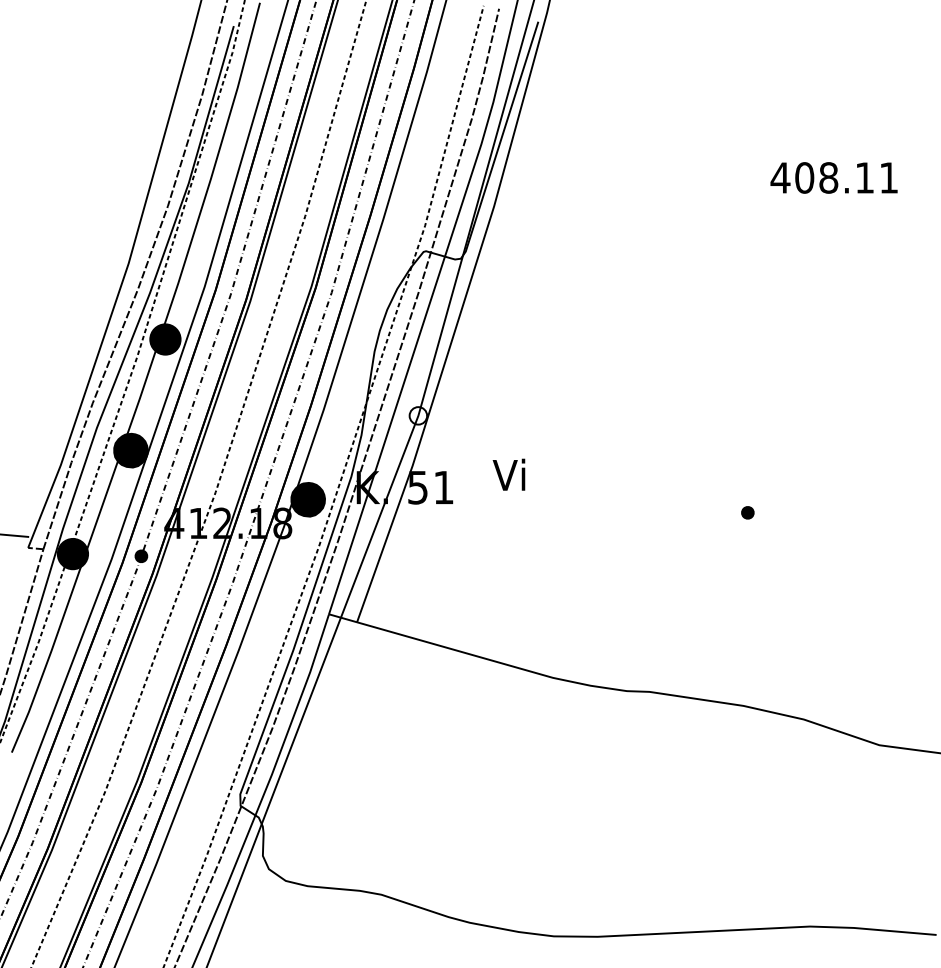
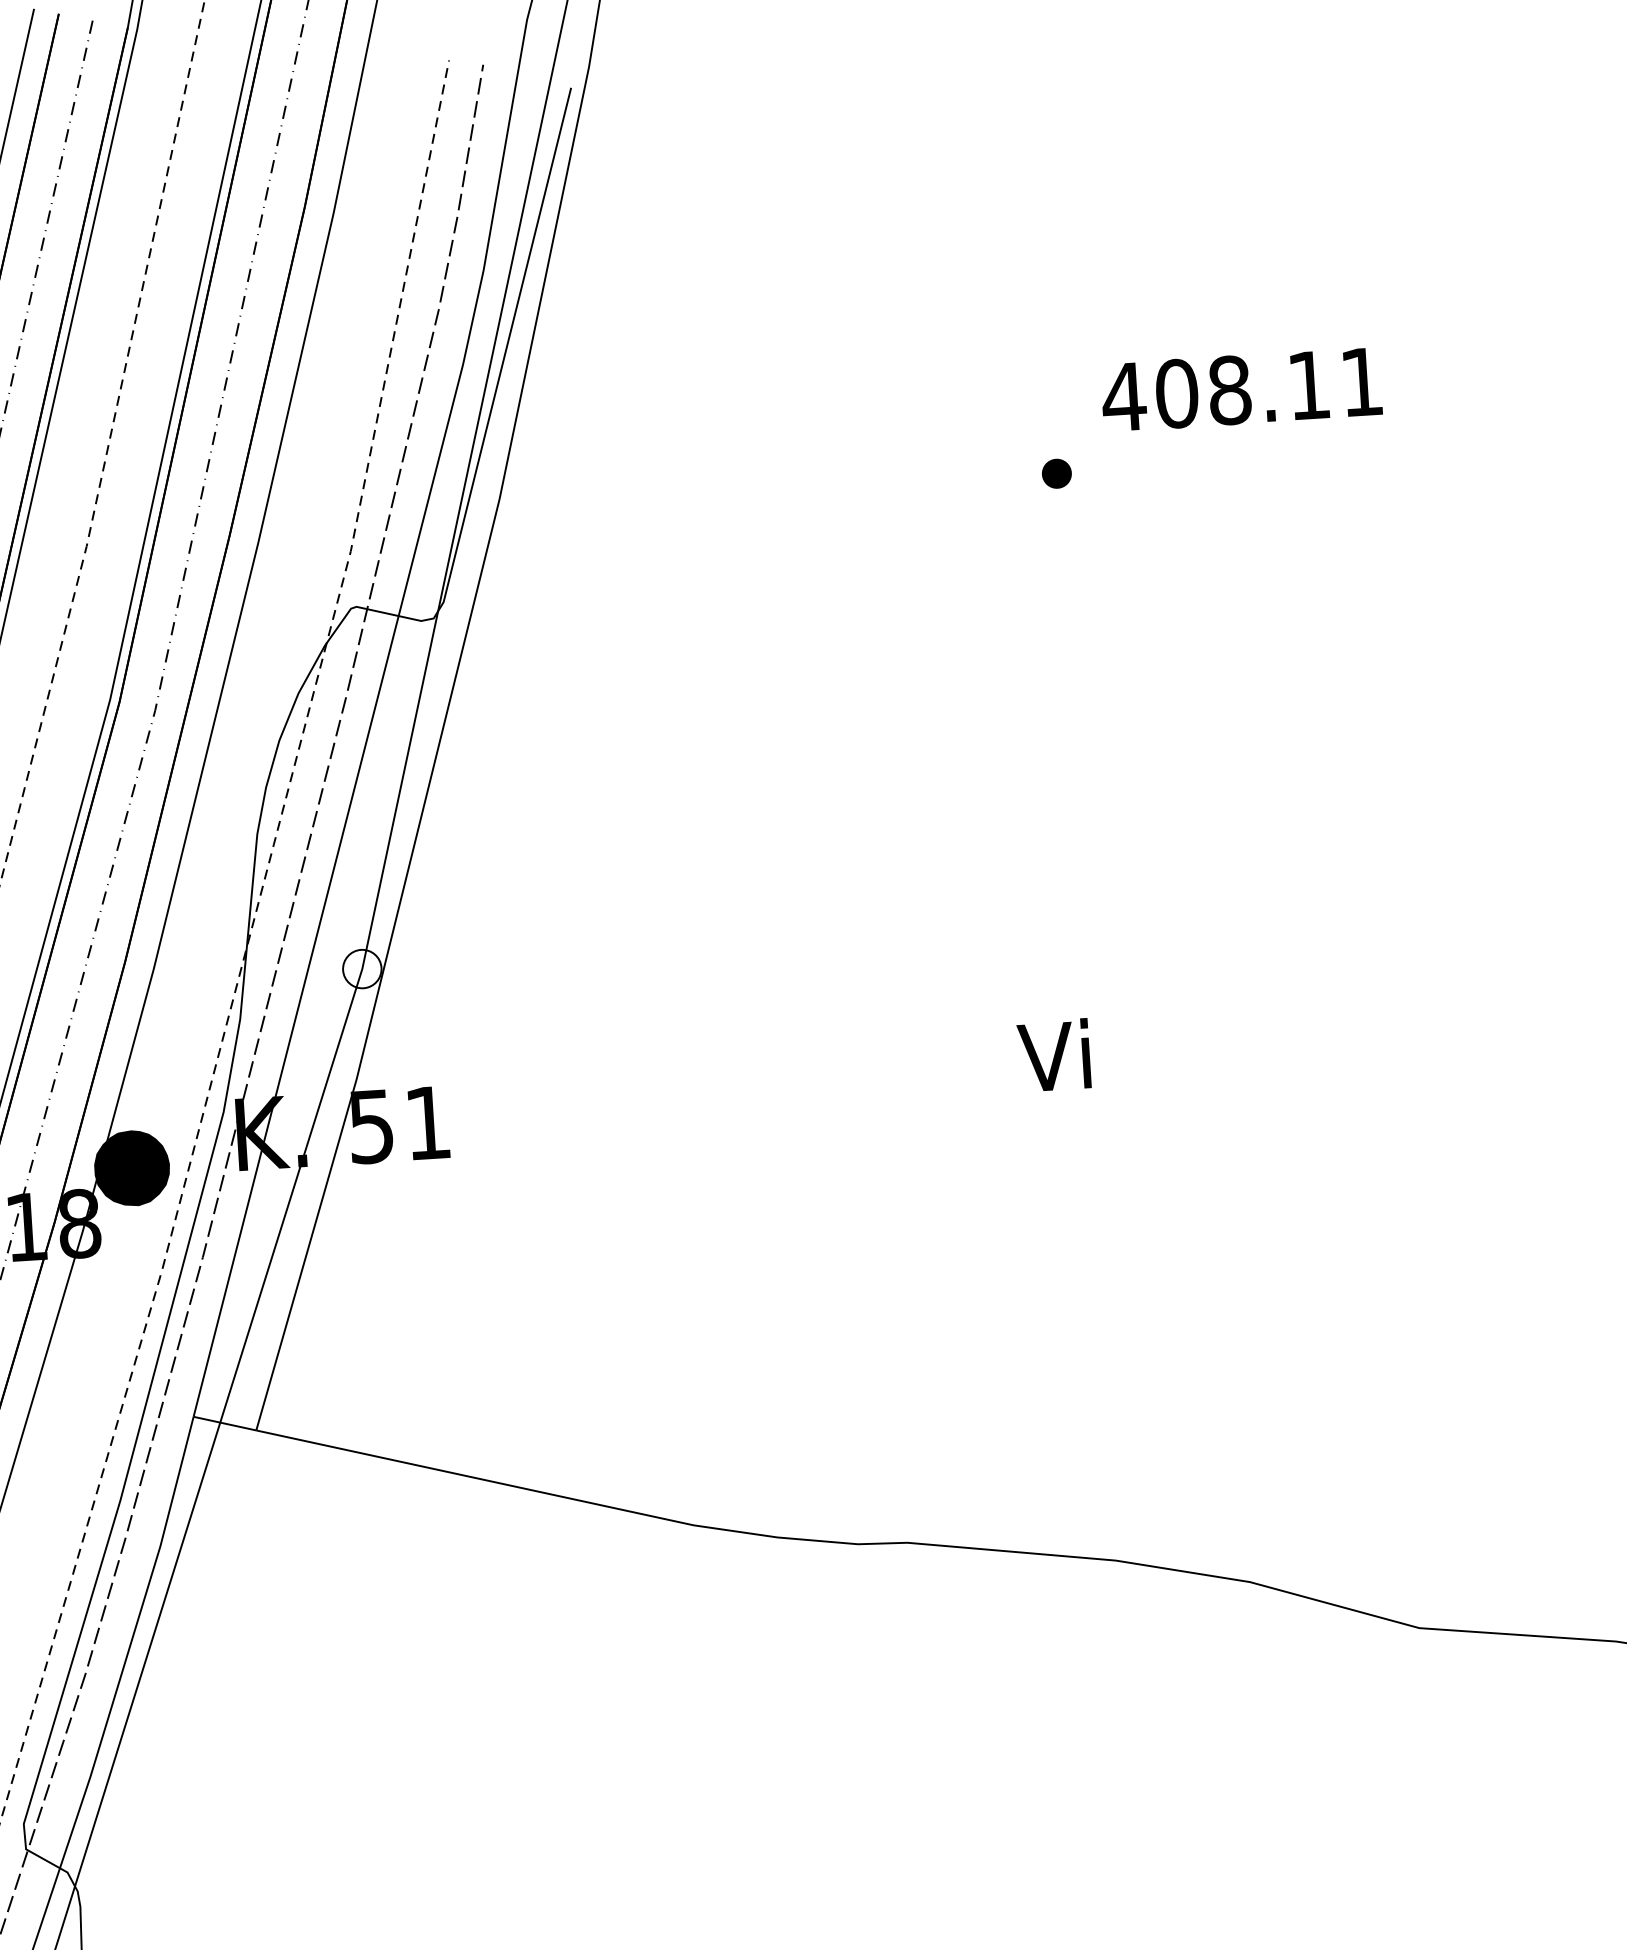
text: (508, 474) -> (1053, 1054), moved
part: (747, 512) -> (1056, 473), moved

